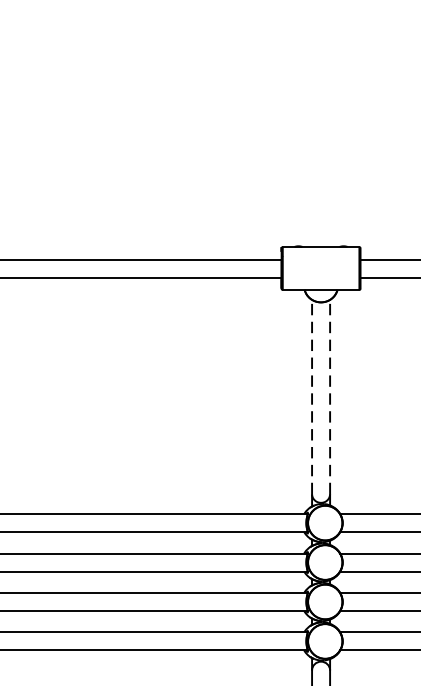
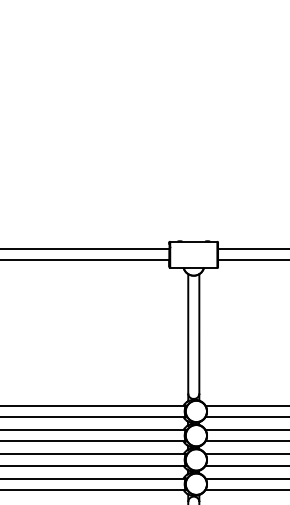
line: (312, 396) -> (188, 333), dashed -> solid
line: (330, 396) -> (199, 333), dashed -> solid

